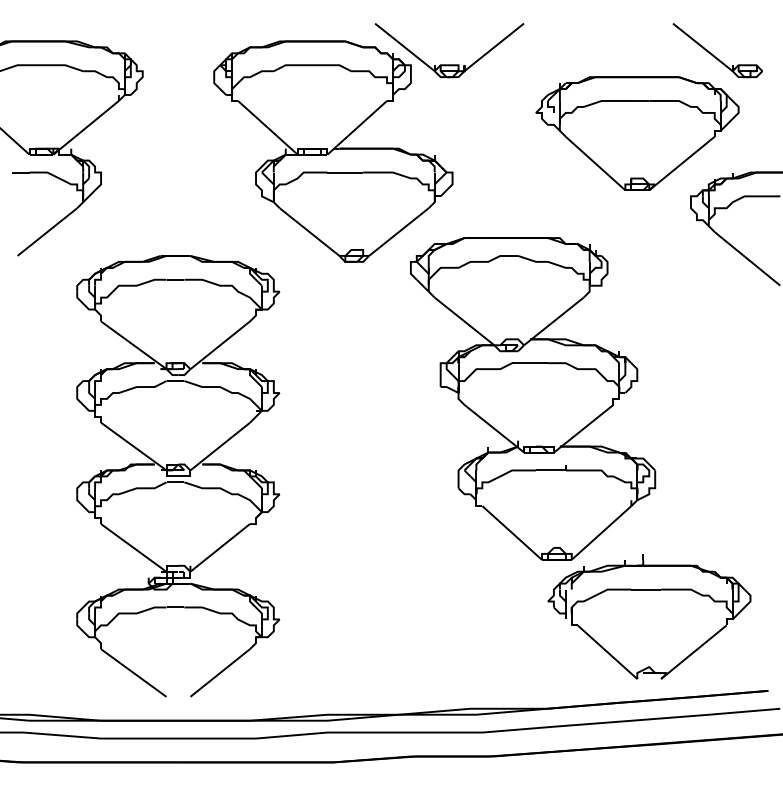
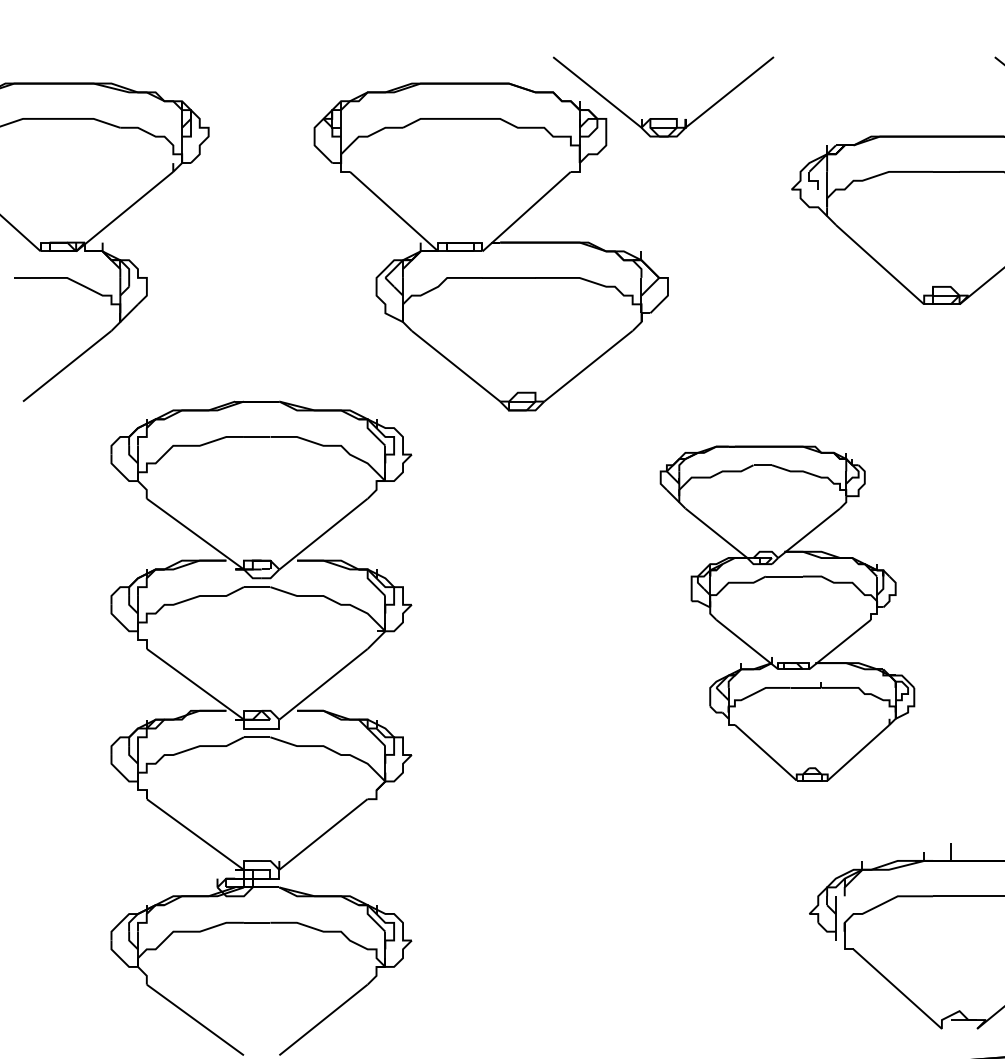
part: (533, 398) -> (787, 612), size x0.7

